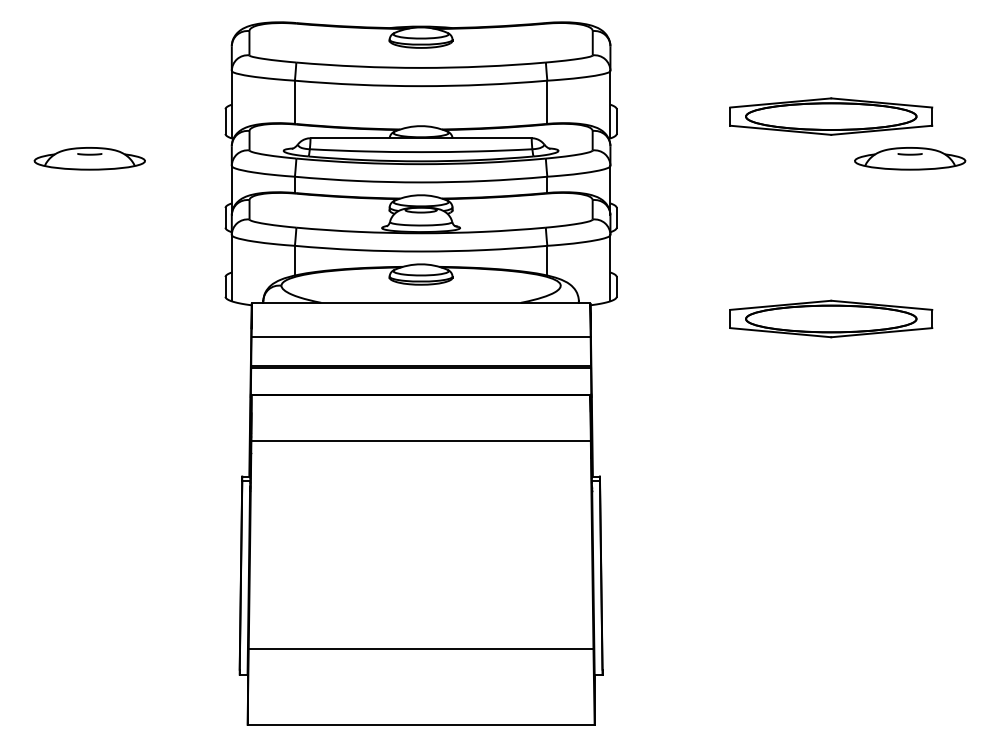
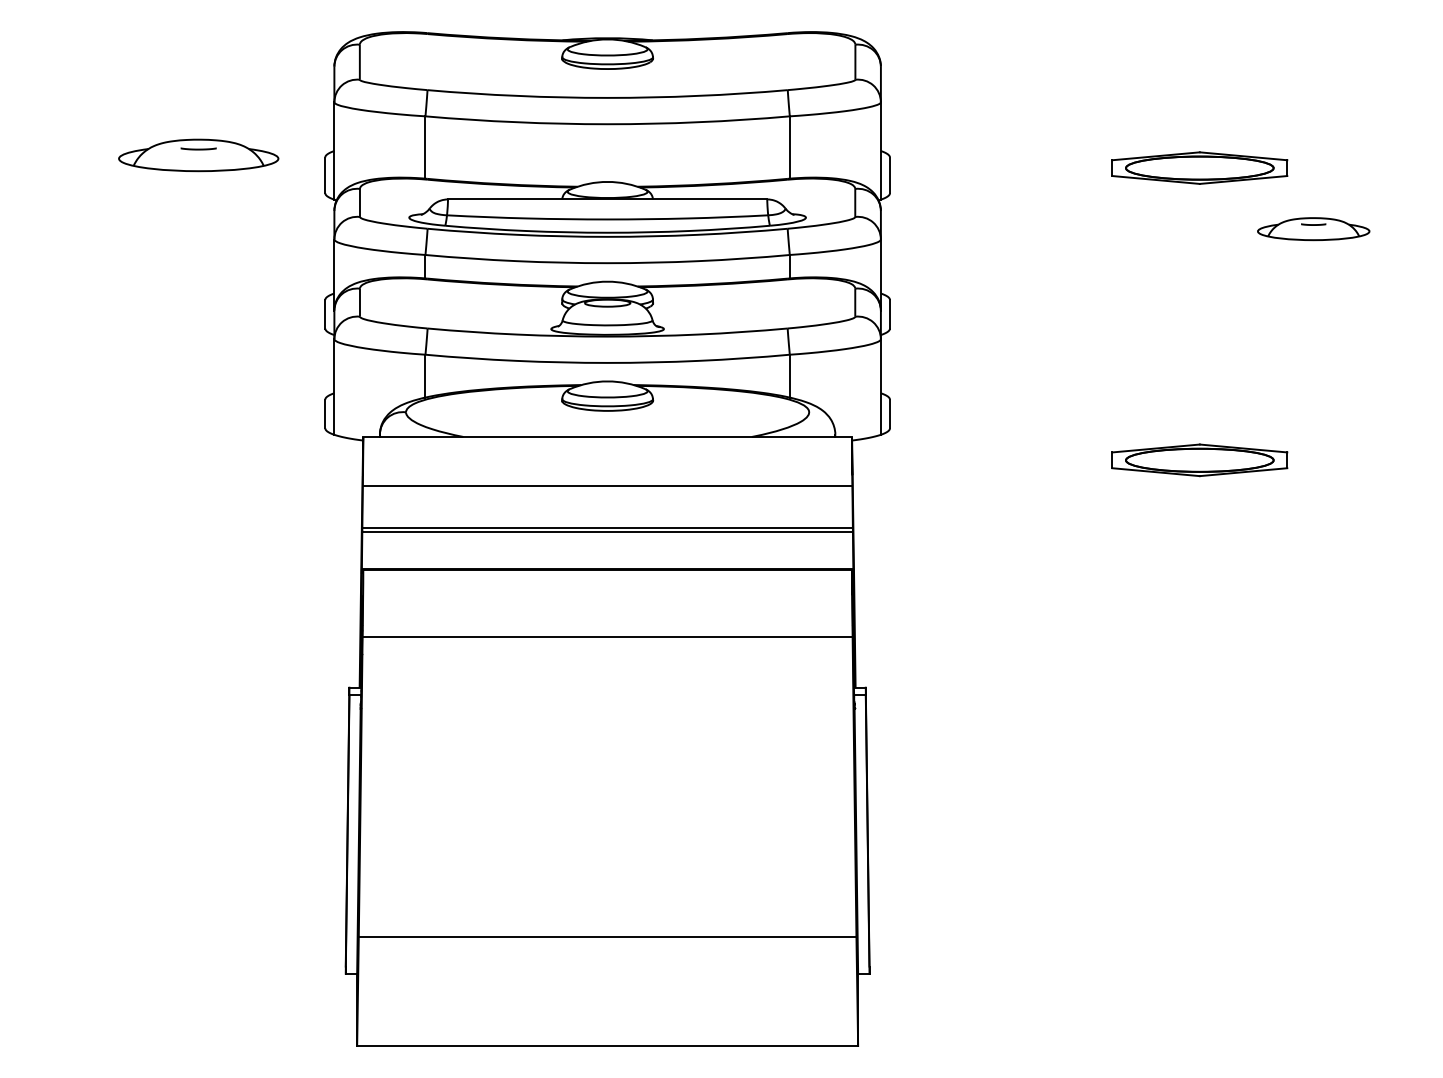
part: (831, 116) -> (1200, 168), size x0.6
part: (89, 158) -> (198, 155), moved
part: (910, 158) -> (1314, 228), size x0.7
part: (831, 318) -> (1200, 459), size x0.6

